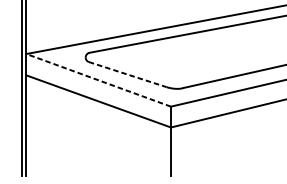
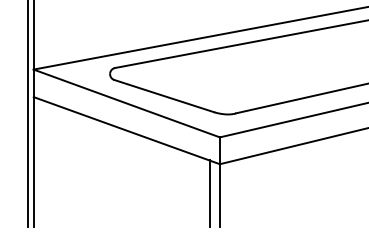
line: (127, 74) -> (164, 96), dashed -> solid
line: (98, 80) -> (126, 103), dashed -> solid
line: (162, 150) -> (209, 193), added

